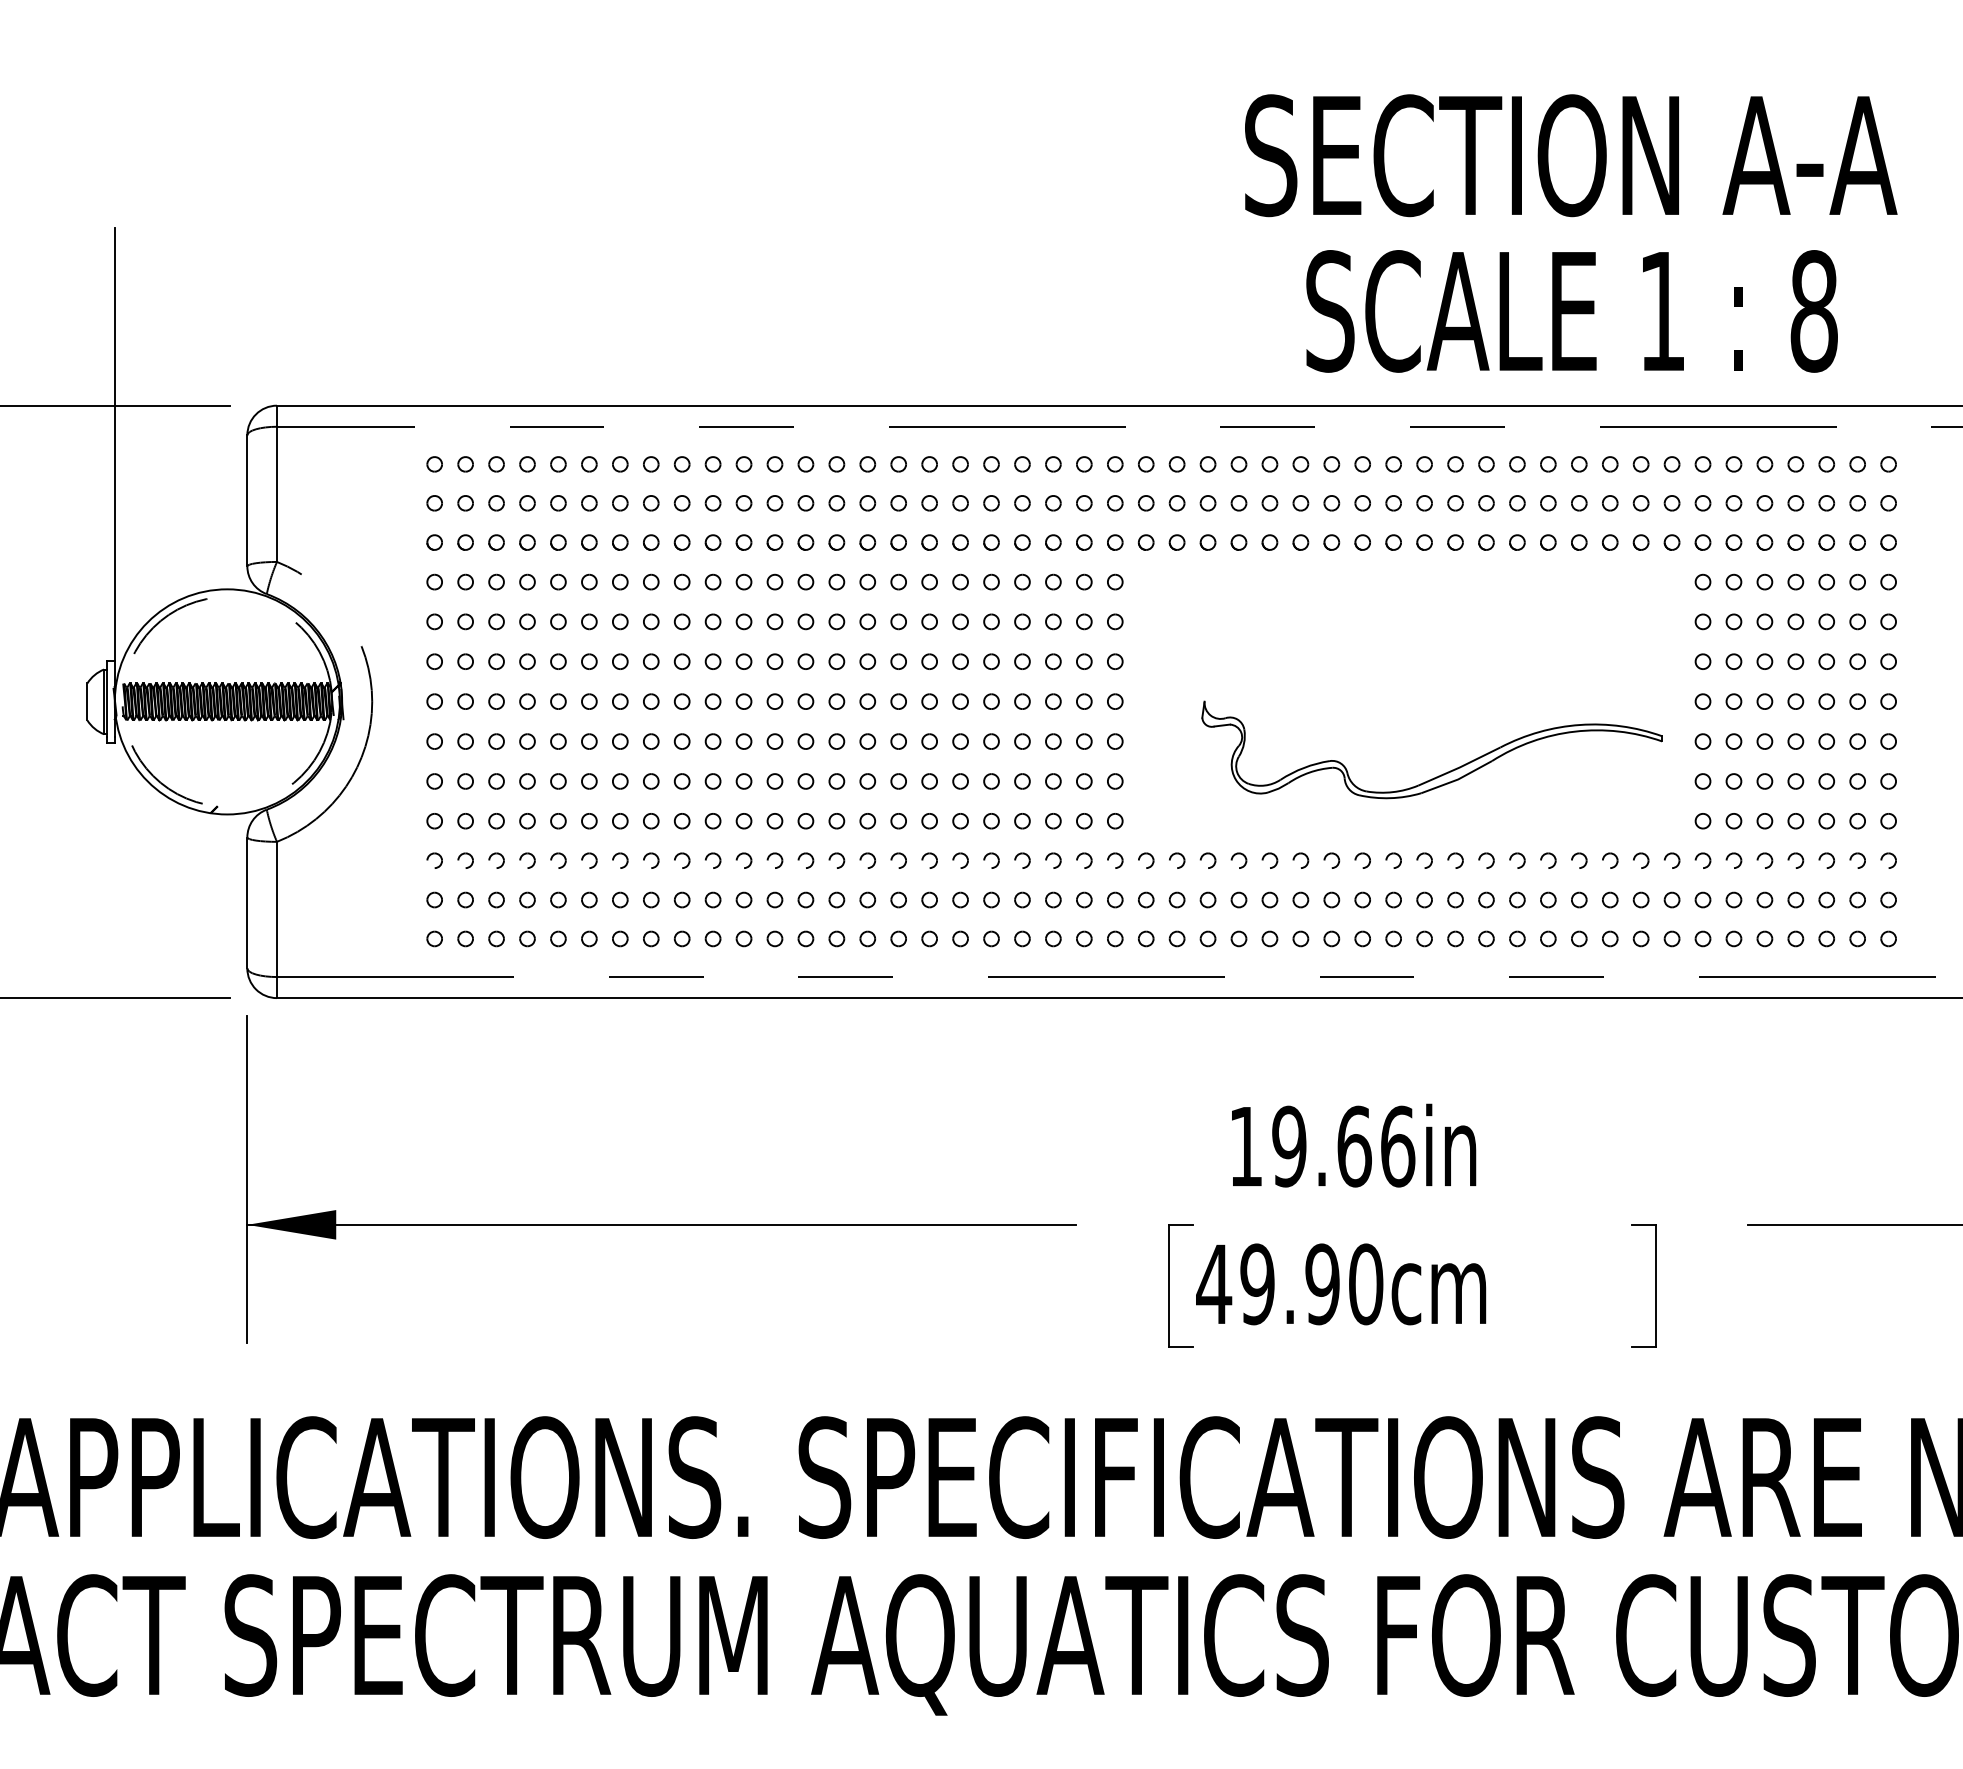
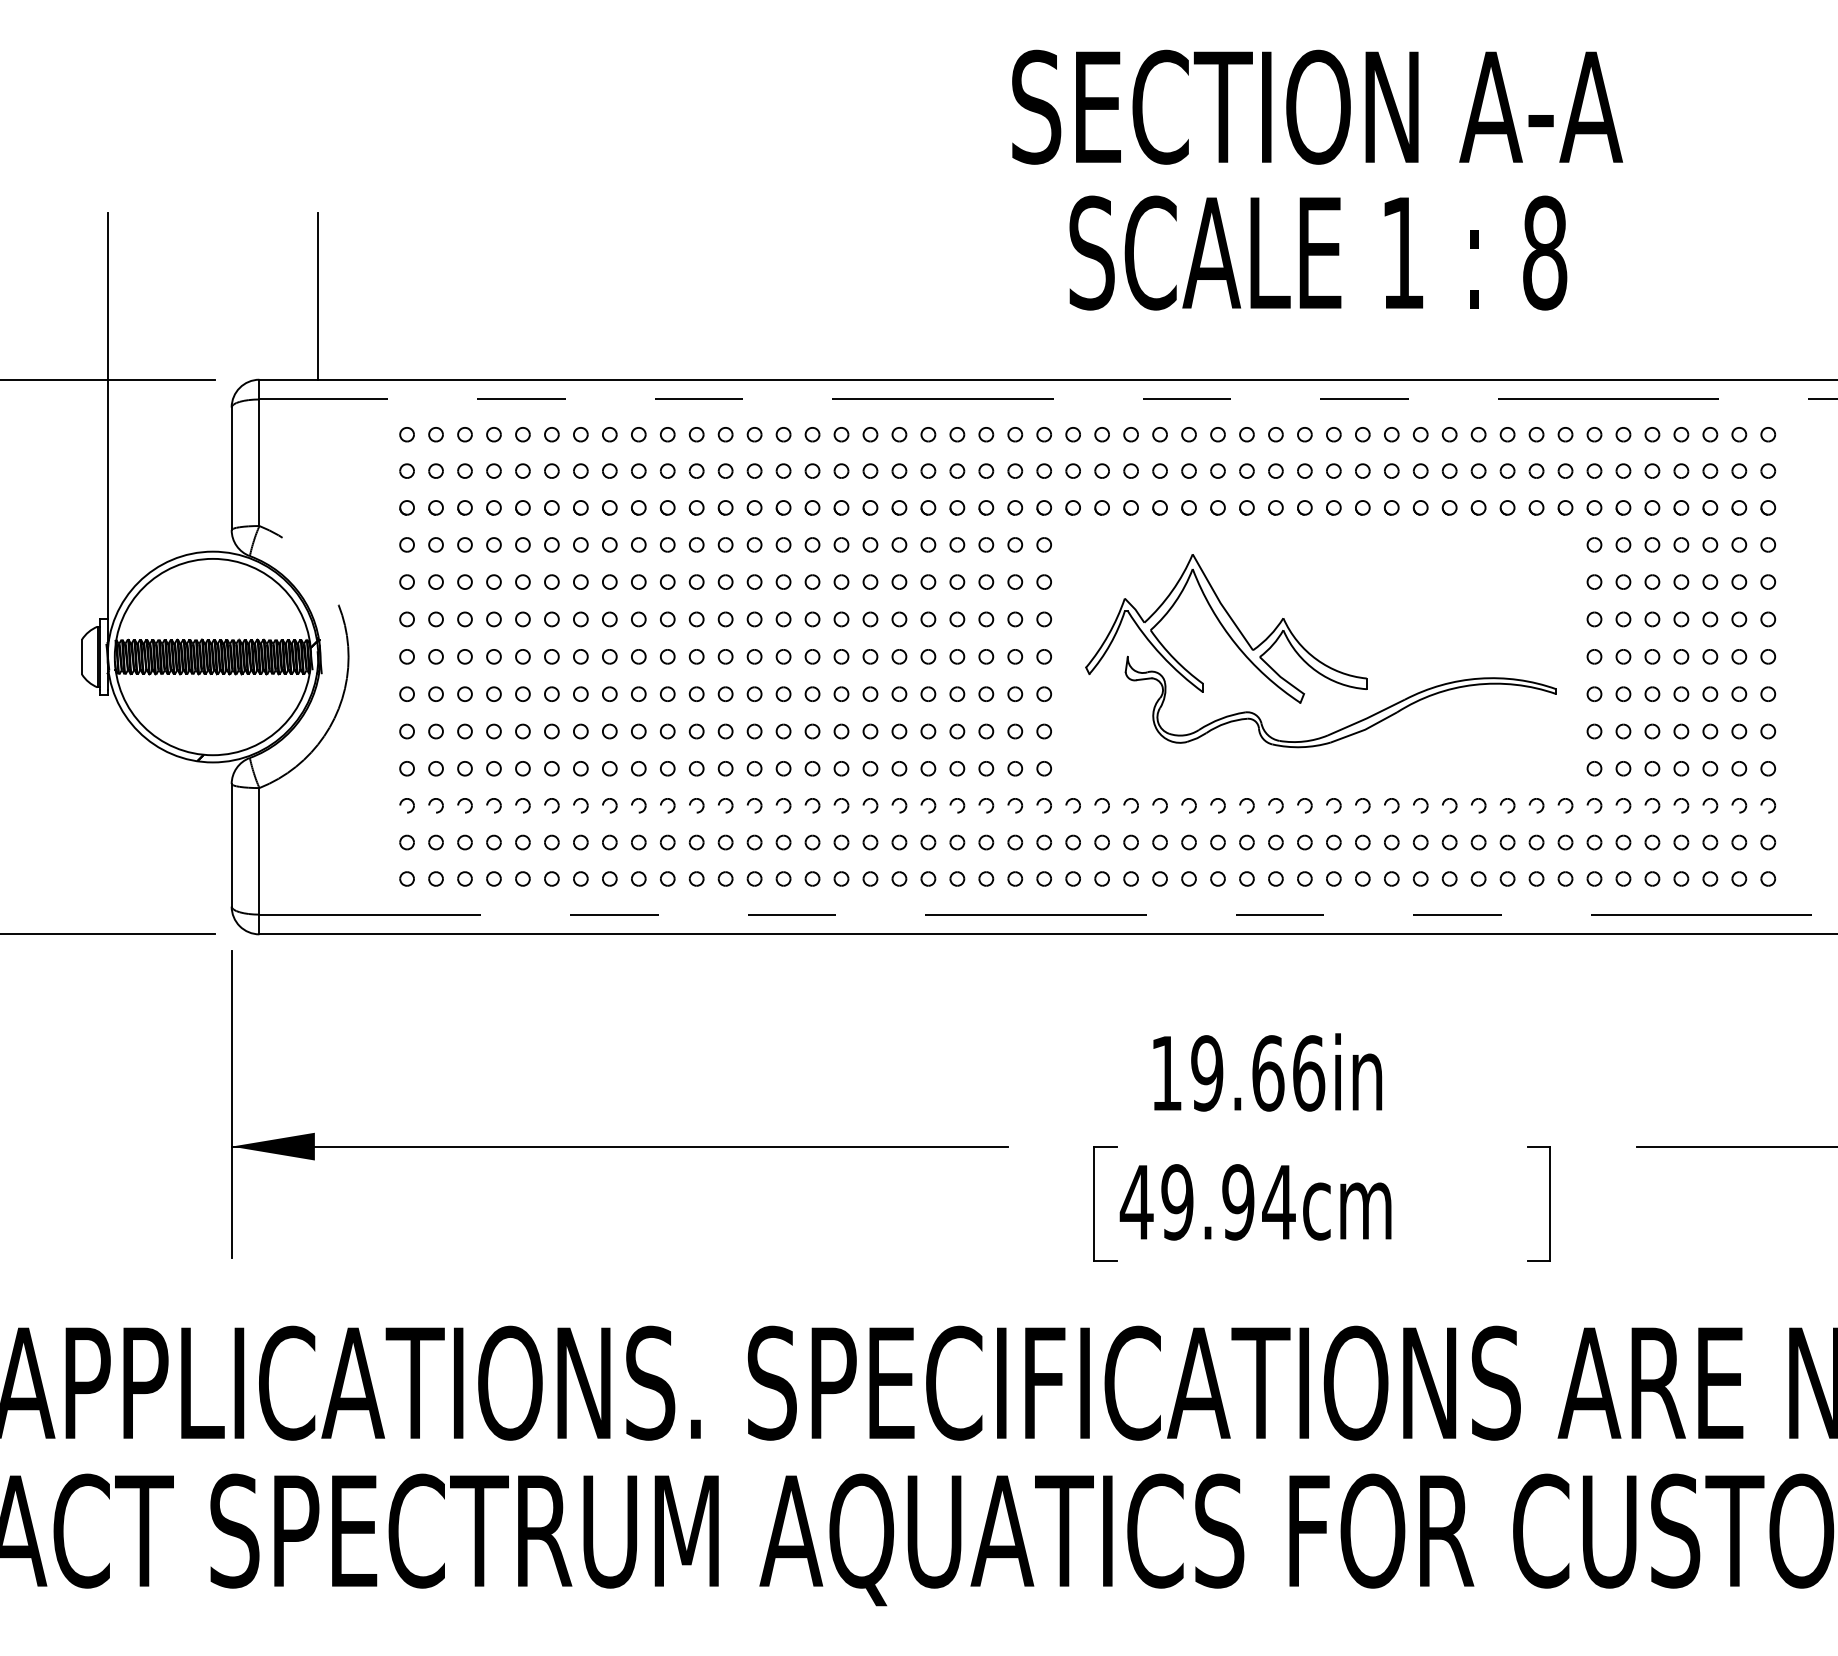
text: (1571, 233) -> (1317, 180), moved
line: (339, 316) -> (317, 296), added
part: (1309, 671) -> (1226, 628), added
circle: (227, 701) -> (213, 656), dashed -> solid
text: (1365, 1284) -> (1278, 1202), 49.90cm -> 49.94cm

